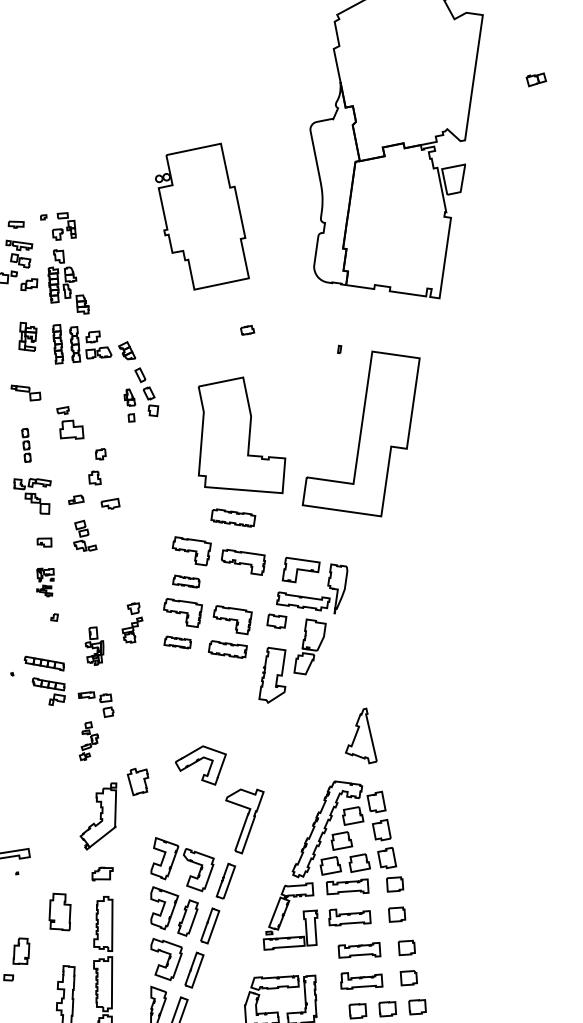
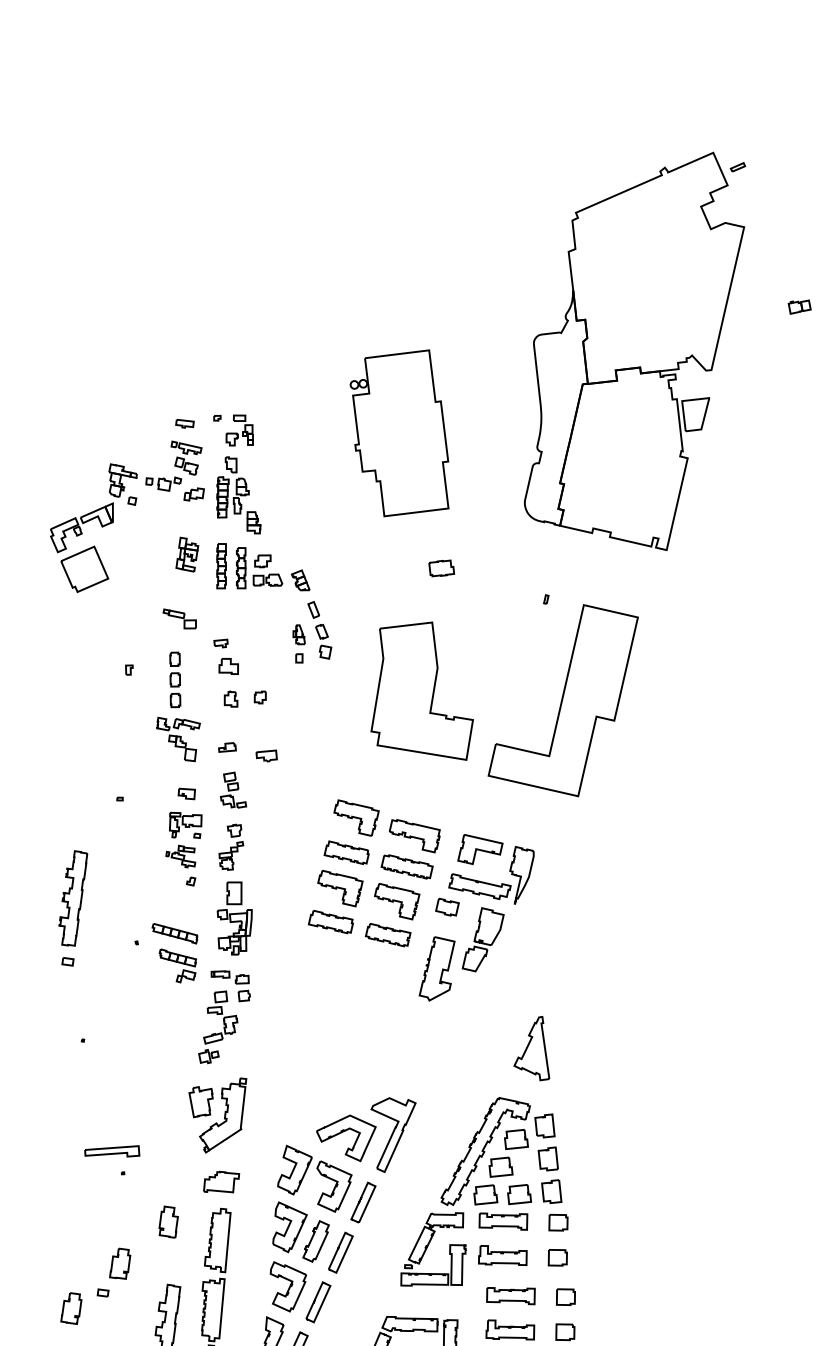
part: (247, 330) -> (441, 568), size x1.67
part: (71, 430) -> (228, 666), size x0.71
part: (26, 445) -> (175, 679), size x1.43
part: (94, 477) -> (230, 698), moved
part: (232, 517) -> (406, 866), moved
part: (186, 581) -> (346, 852), size x1.43
part: (45, 582) -> (183, 839), size x1.67
part: (132, 622) -> (231, 846), moved
part: (177, 642) -> (330, 922), size x1.43
part: (94, 646) -> (234, 918), size x1.67
part: (88, 741) -> (218, 1027), size x1.67
part: (198, 761) -> (343, 1132), moved
part: (138, 782) -> (200, 1102), moved
part: (102, 873) -> (221, 1181), size x1.43
part: (59, 911) -> (168, 1221), size x0.71

